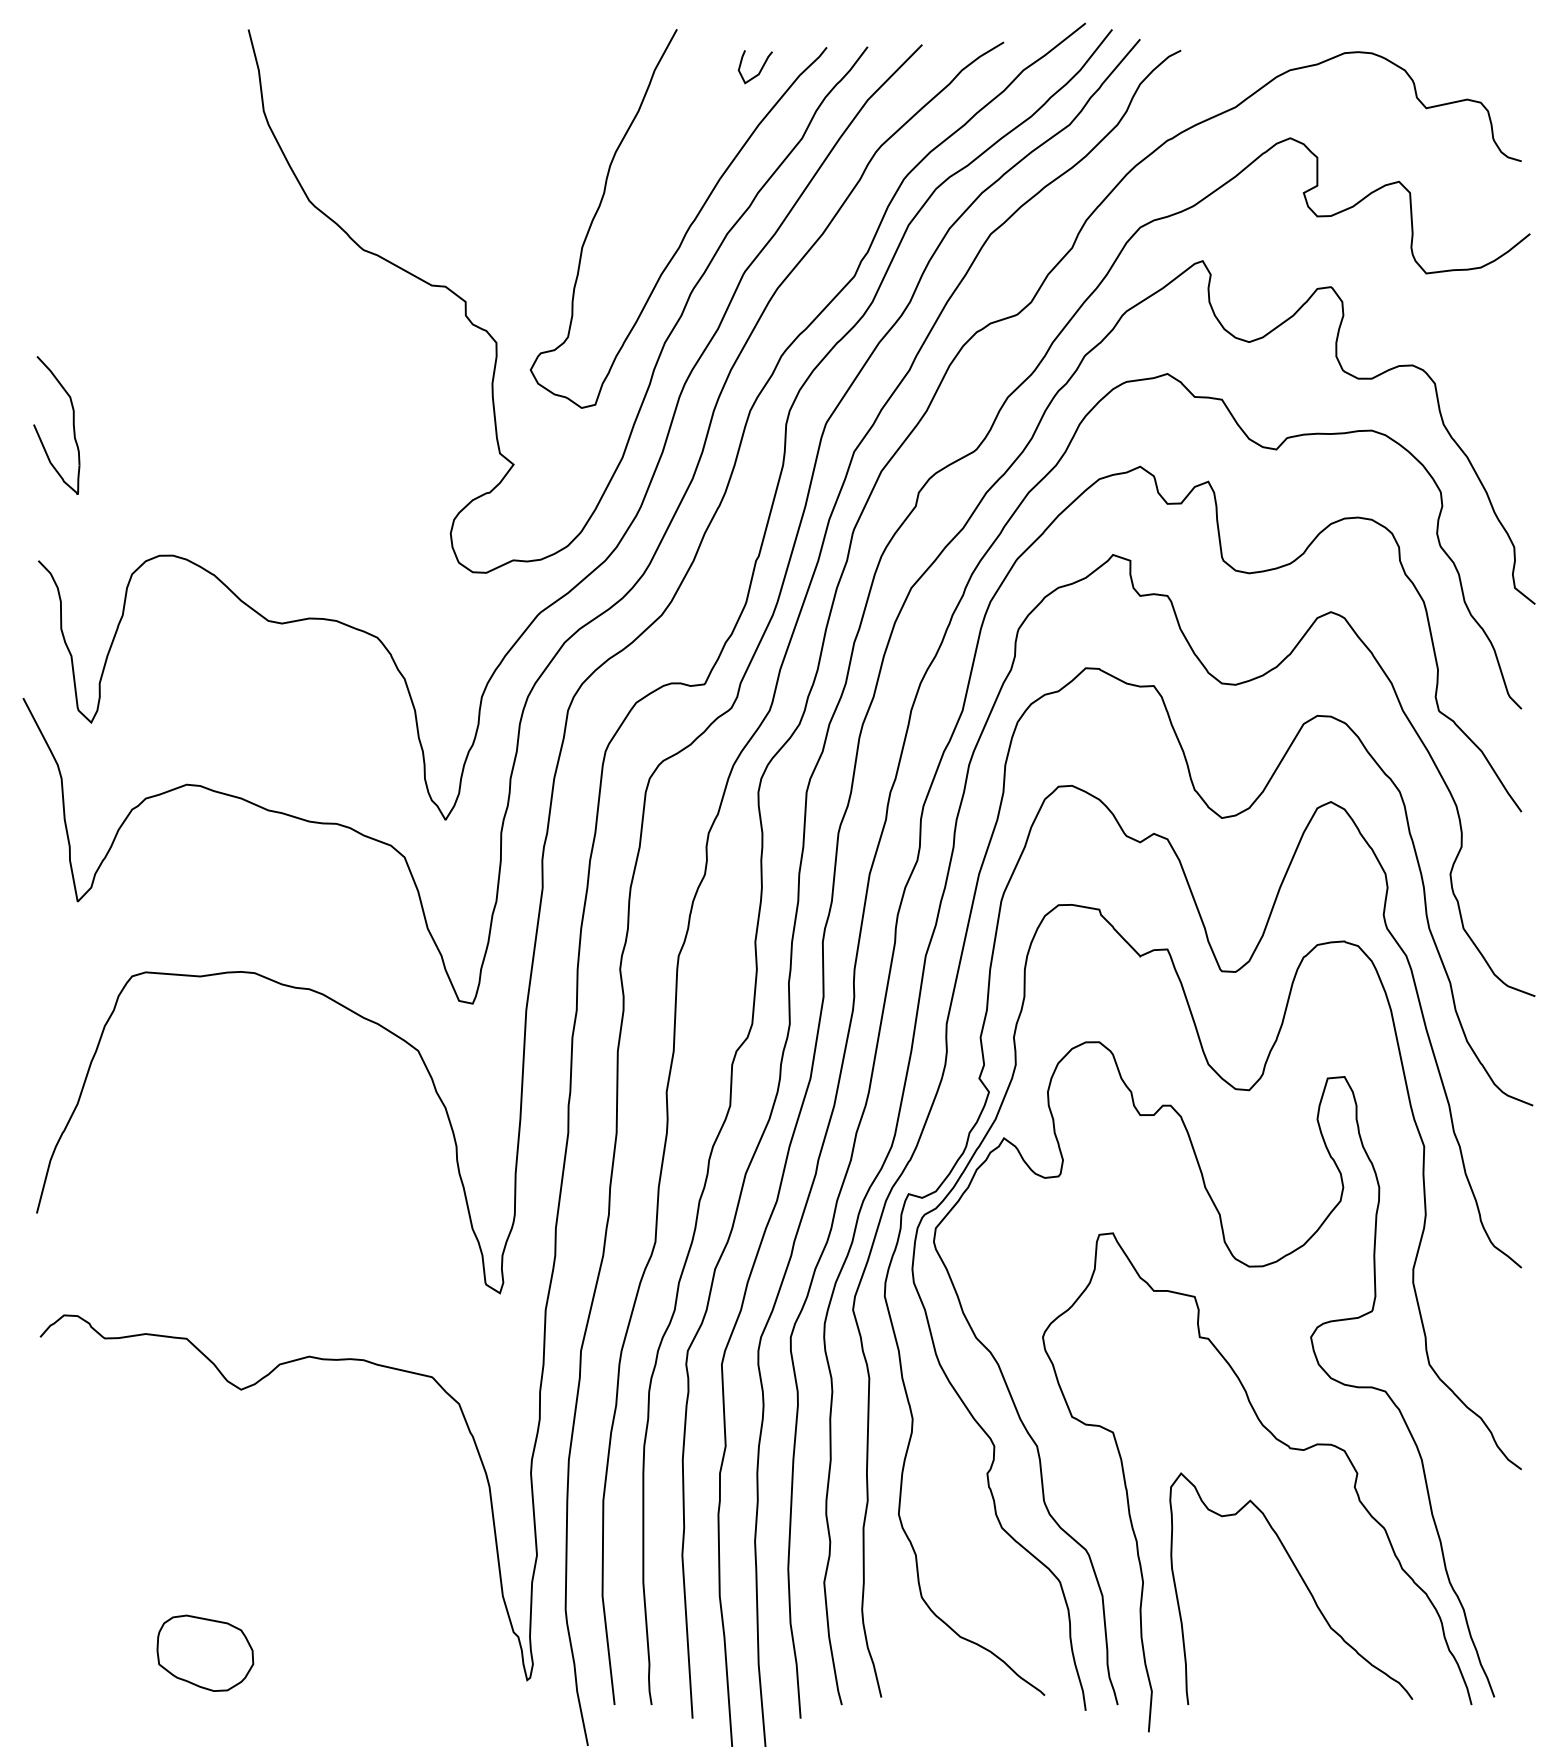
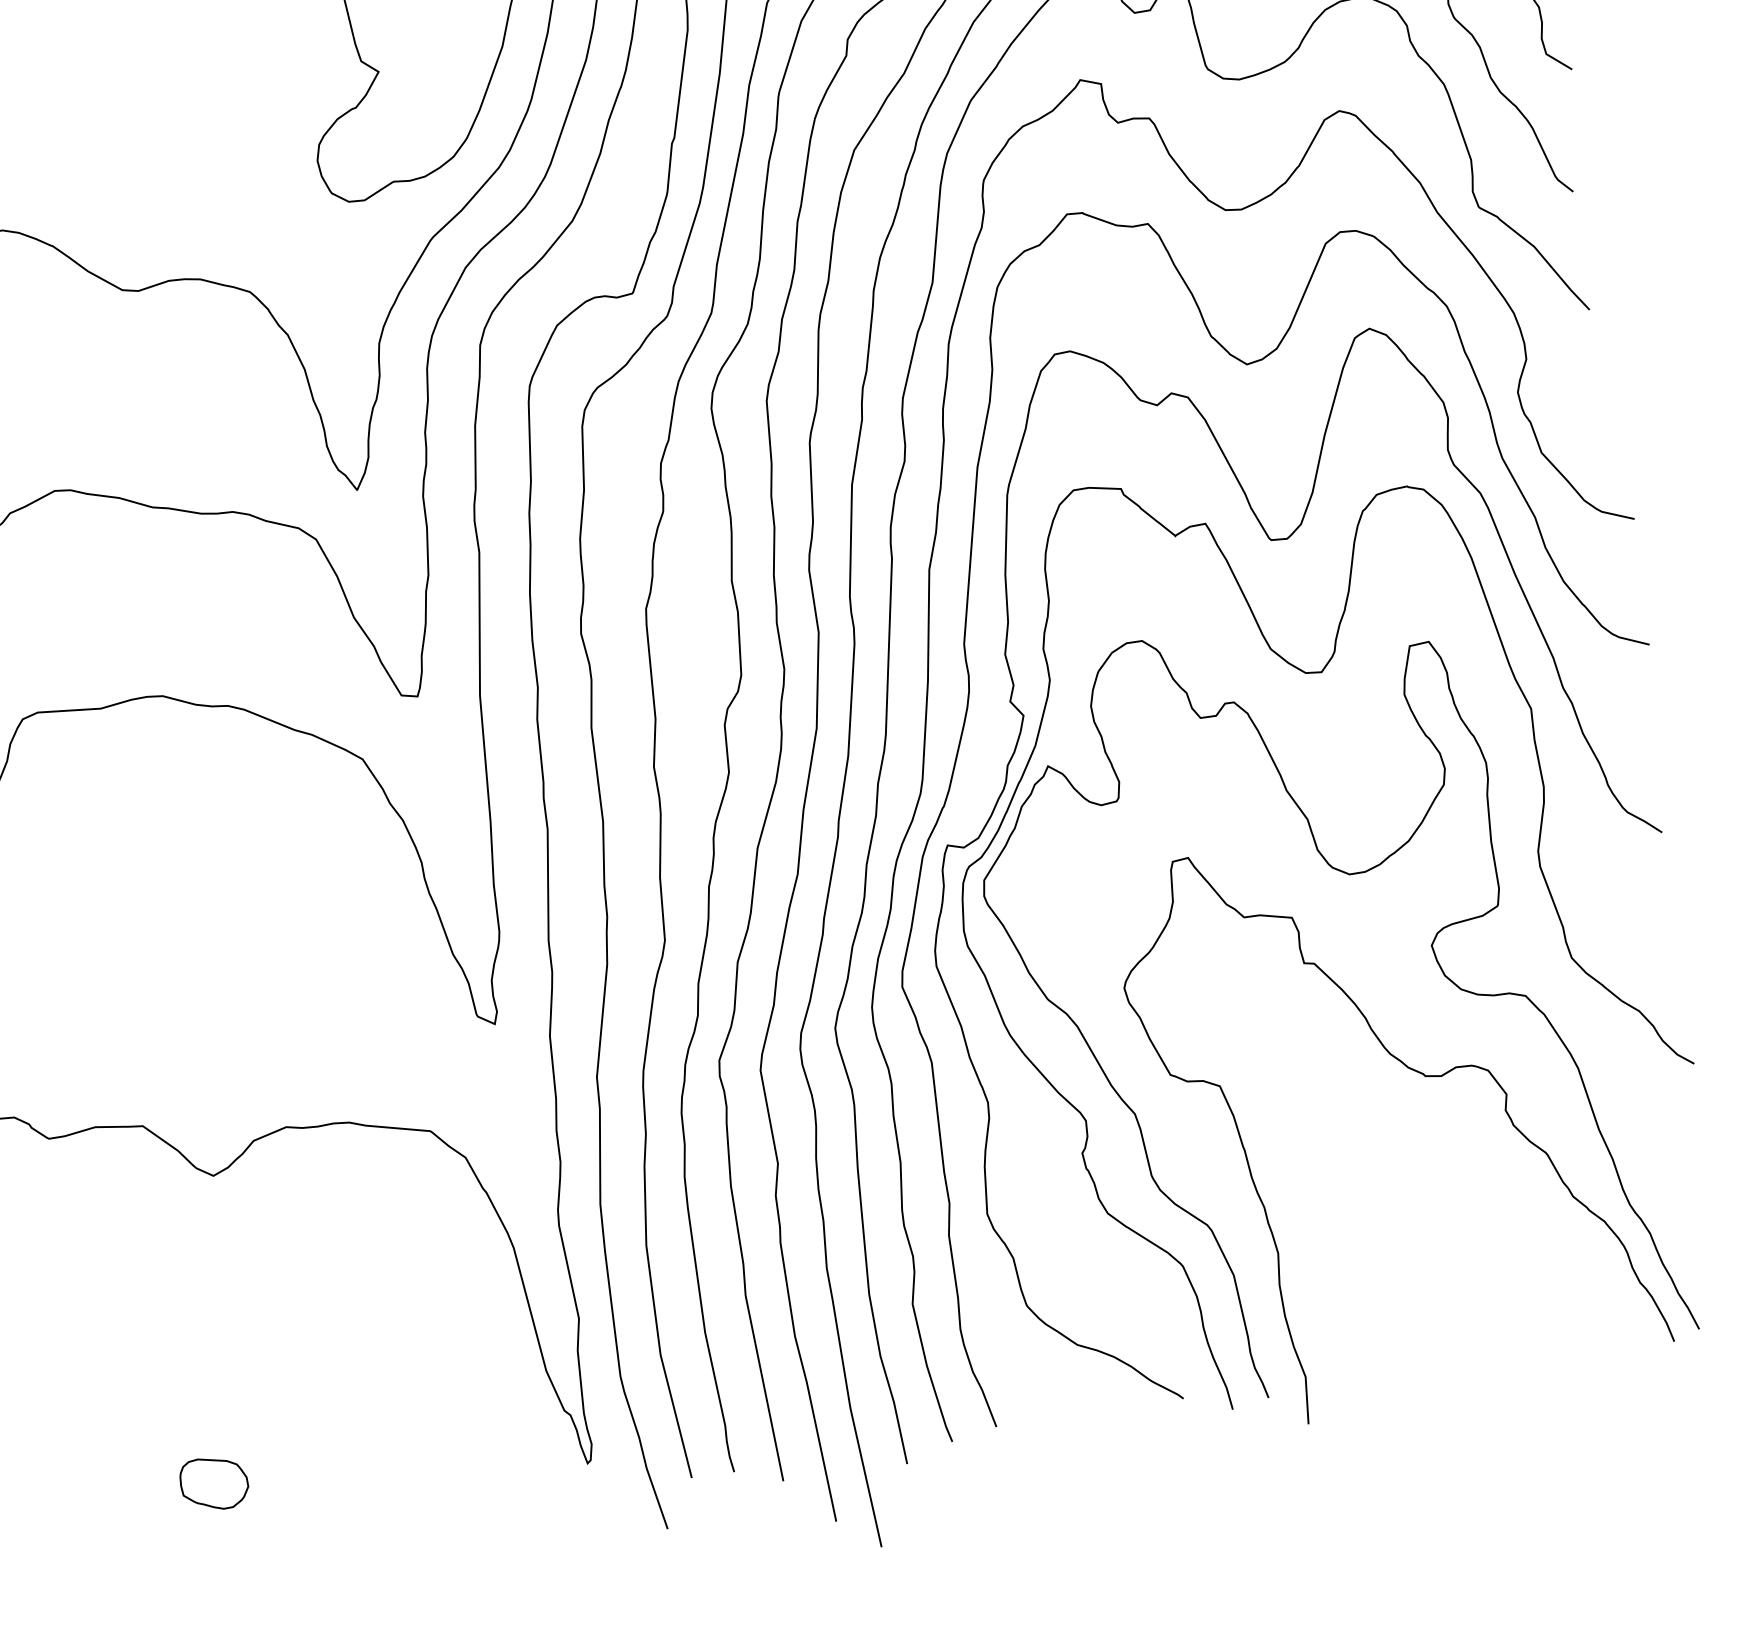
curve: (1302, 1581) -> (1460, 1226), removed
part: (205, 1652) -> (214, 1482), size x0.6

